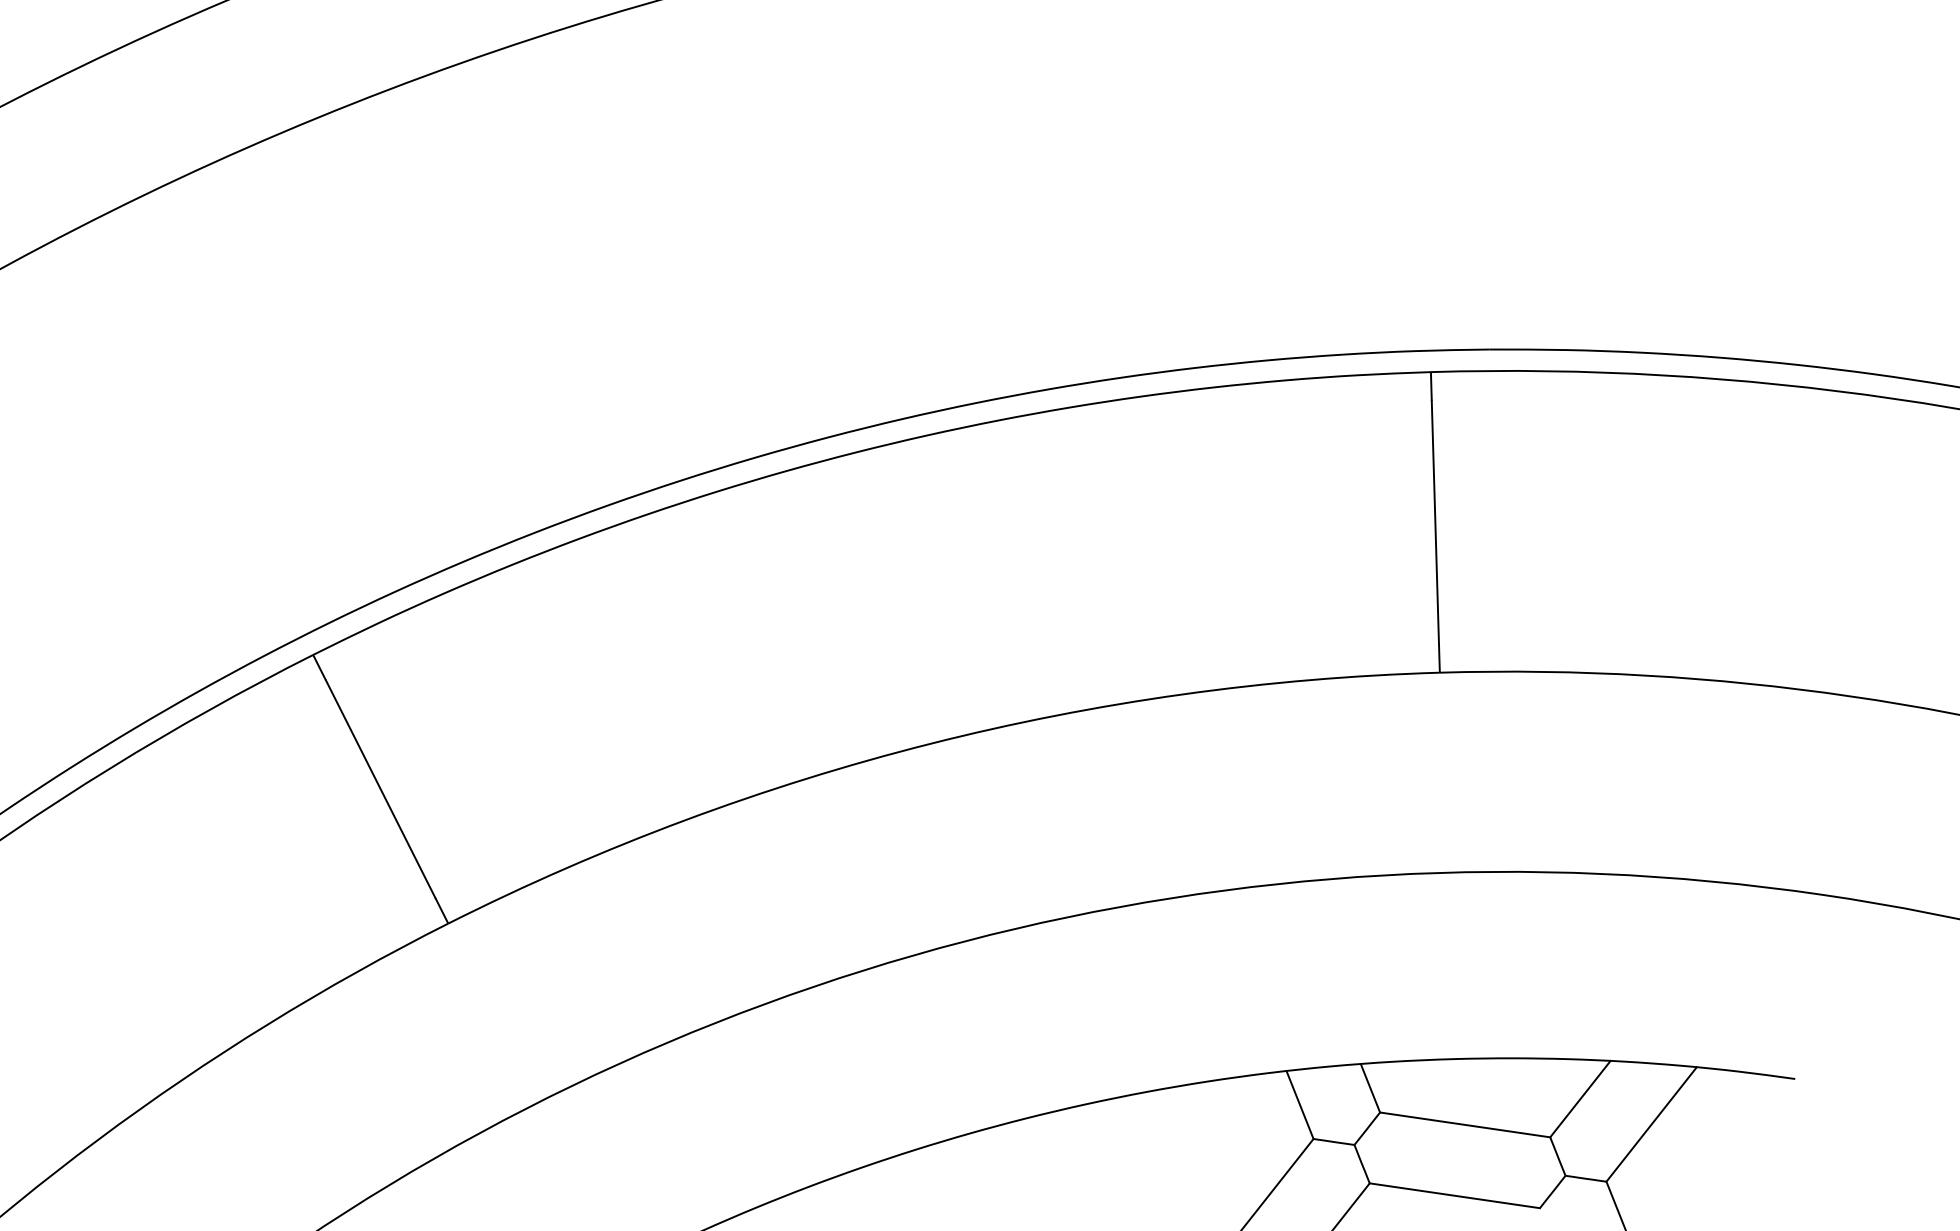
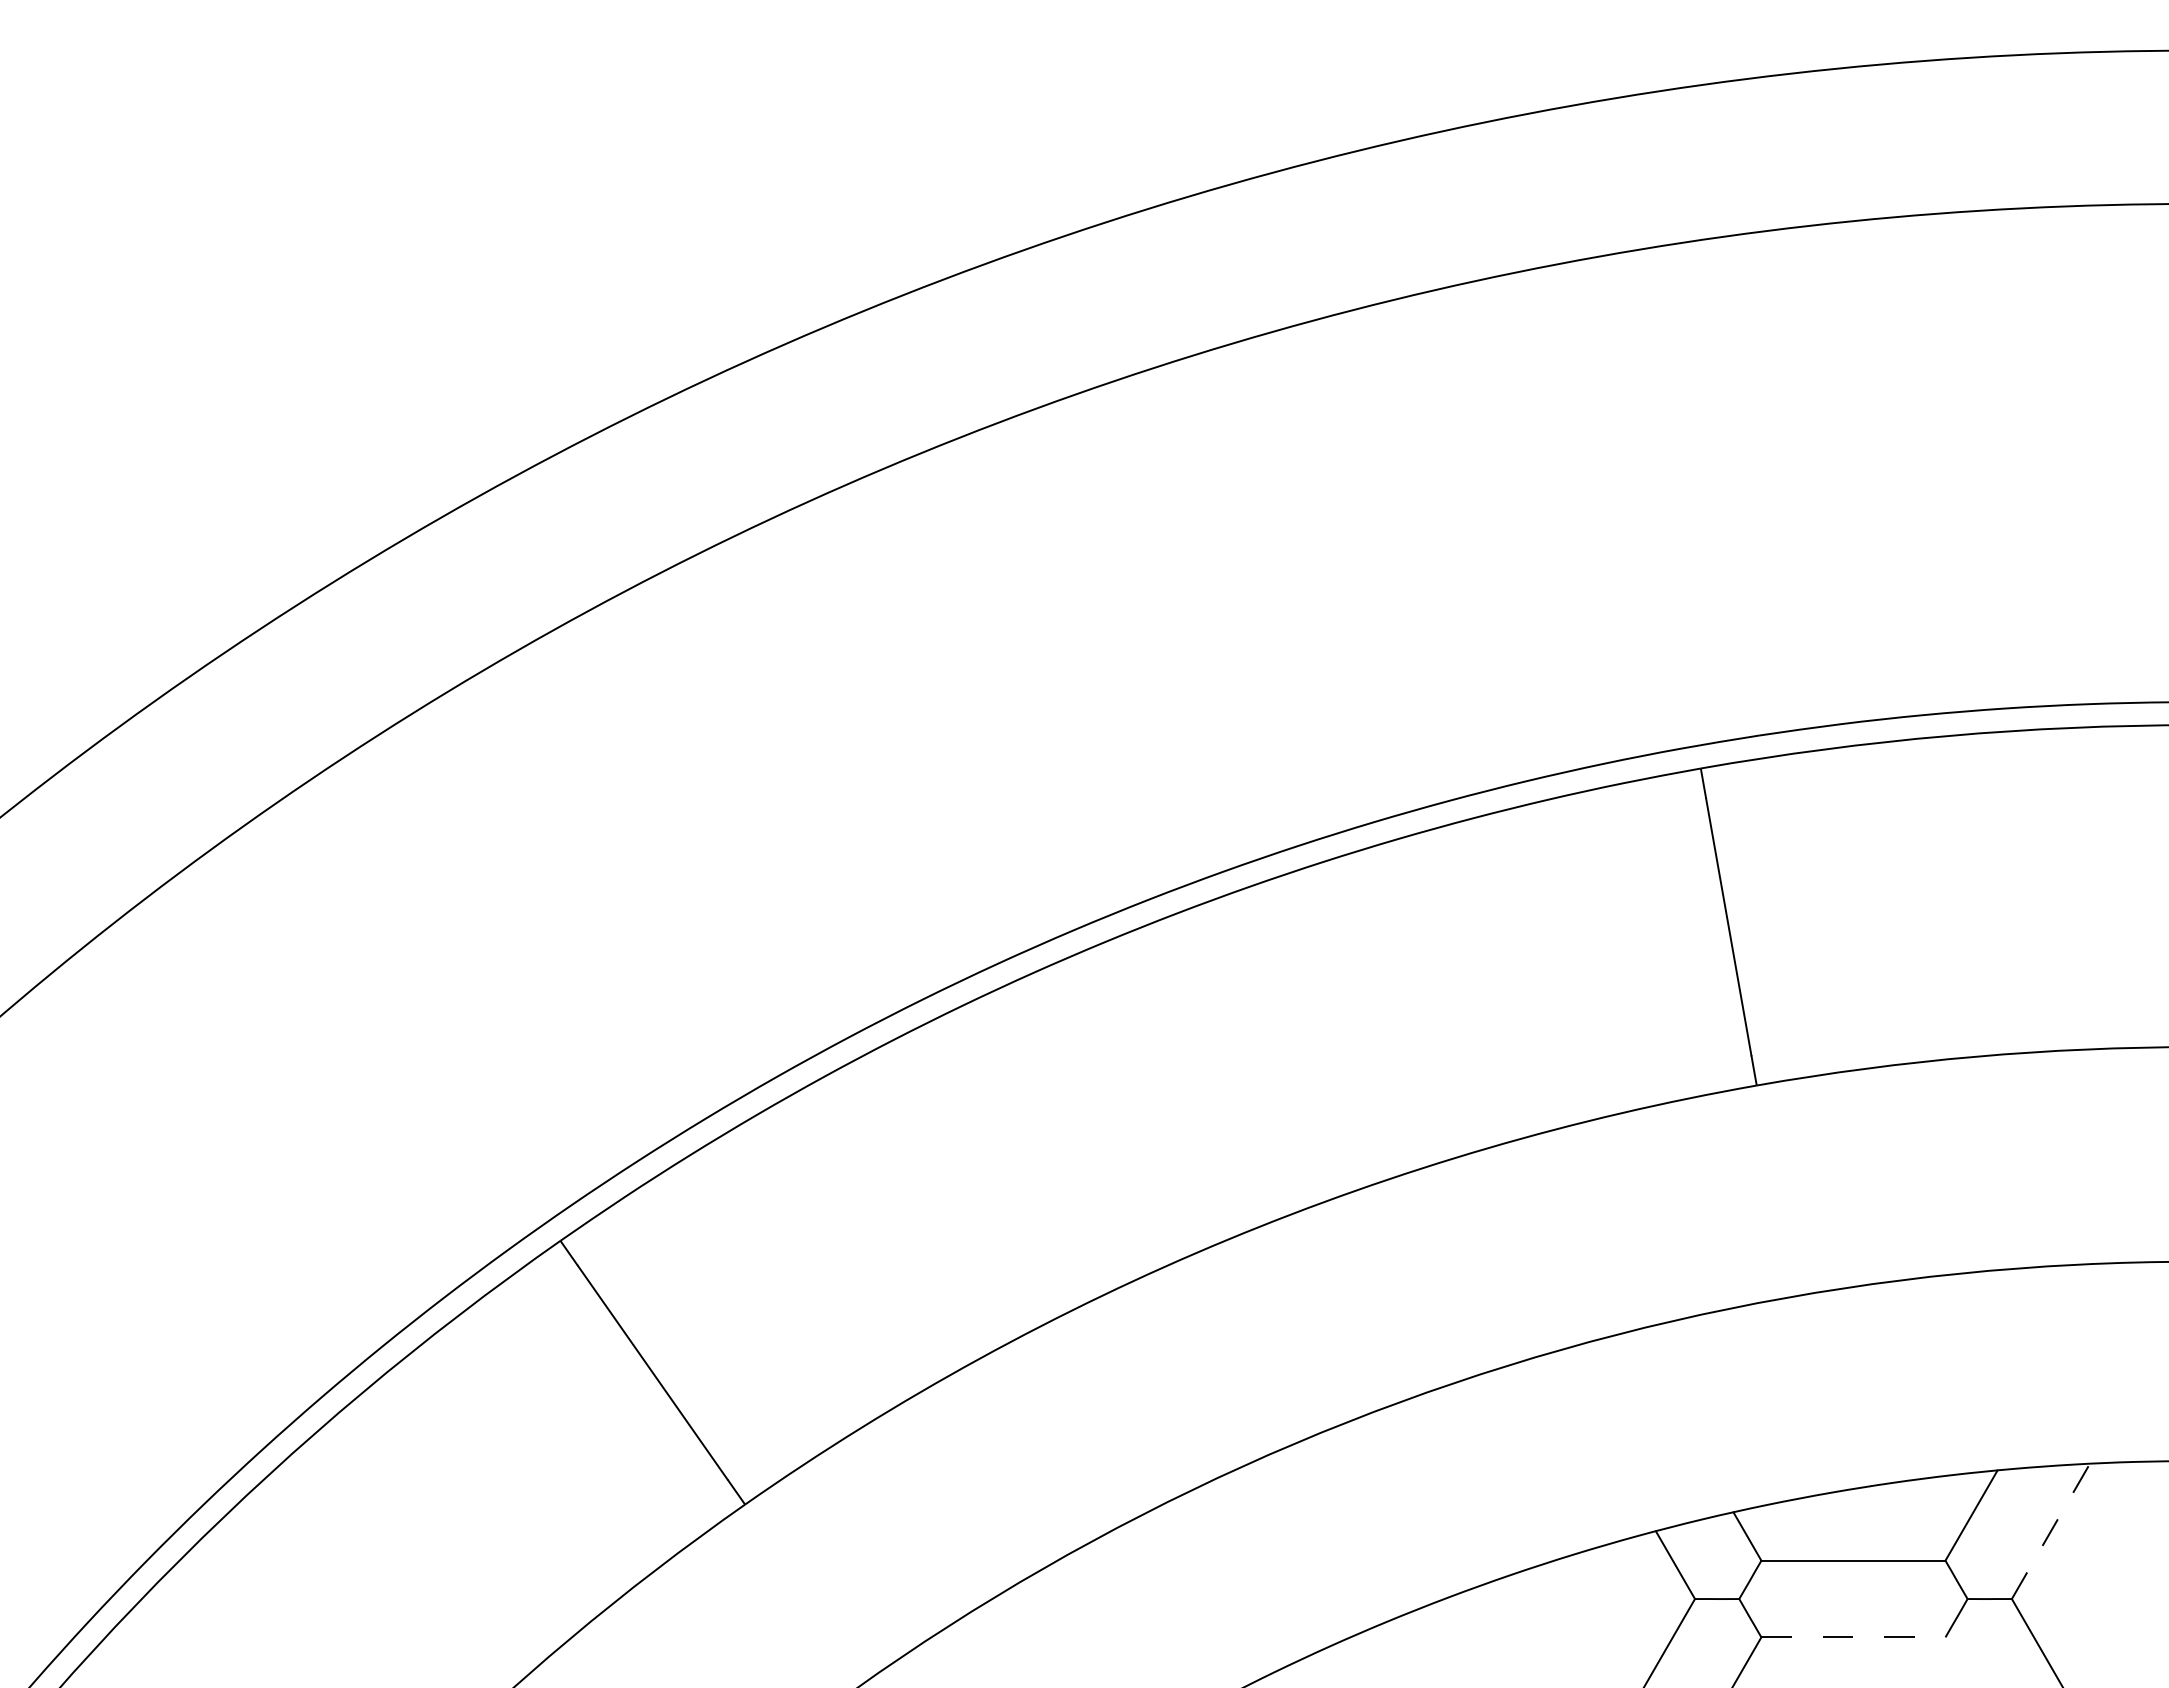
line: (1652, 1124) -> (2051, 1531), solid -> dashed
line: (1454, 1195) -> (1853, 1637), solid -> dashed

